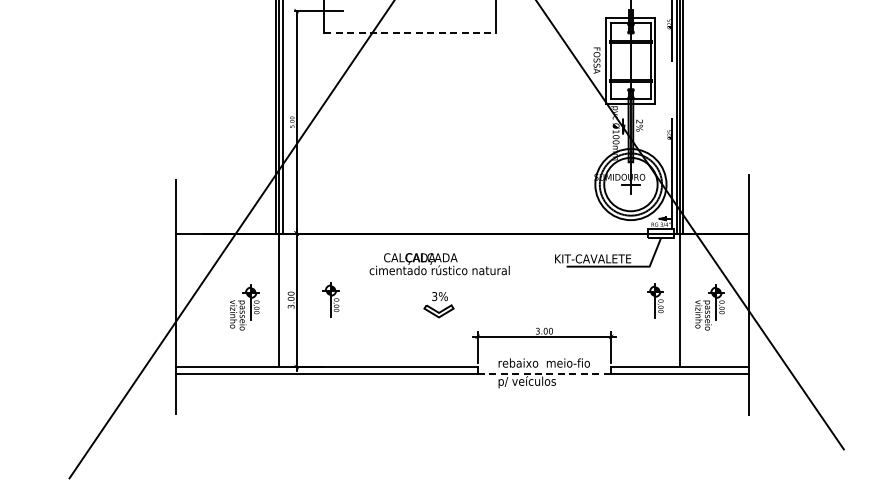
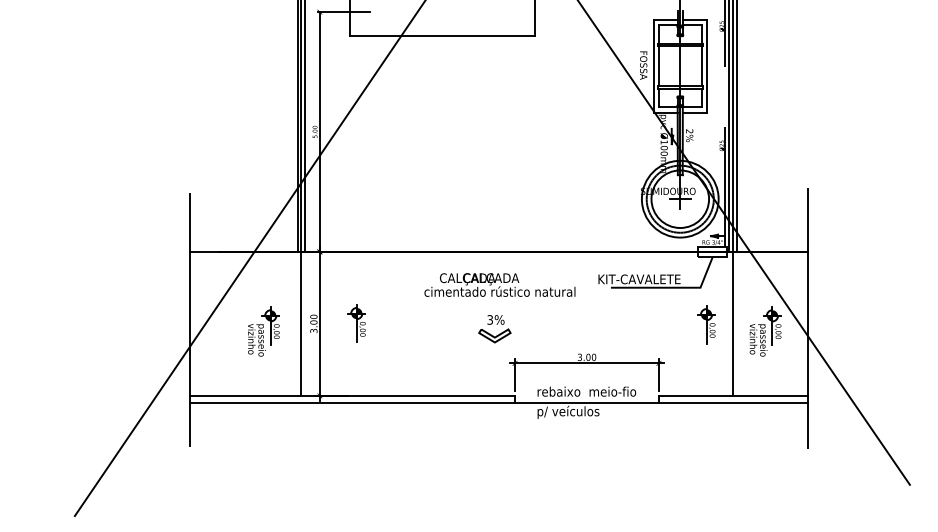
line: (410, 33) -> (442, 36), dashed -> solid
text: (439, 264) -> (499, 285), moved
part: (438, 305) -> (494, 329), moved
line: (544, 373) -> (587, 402), dashed -> solid

